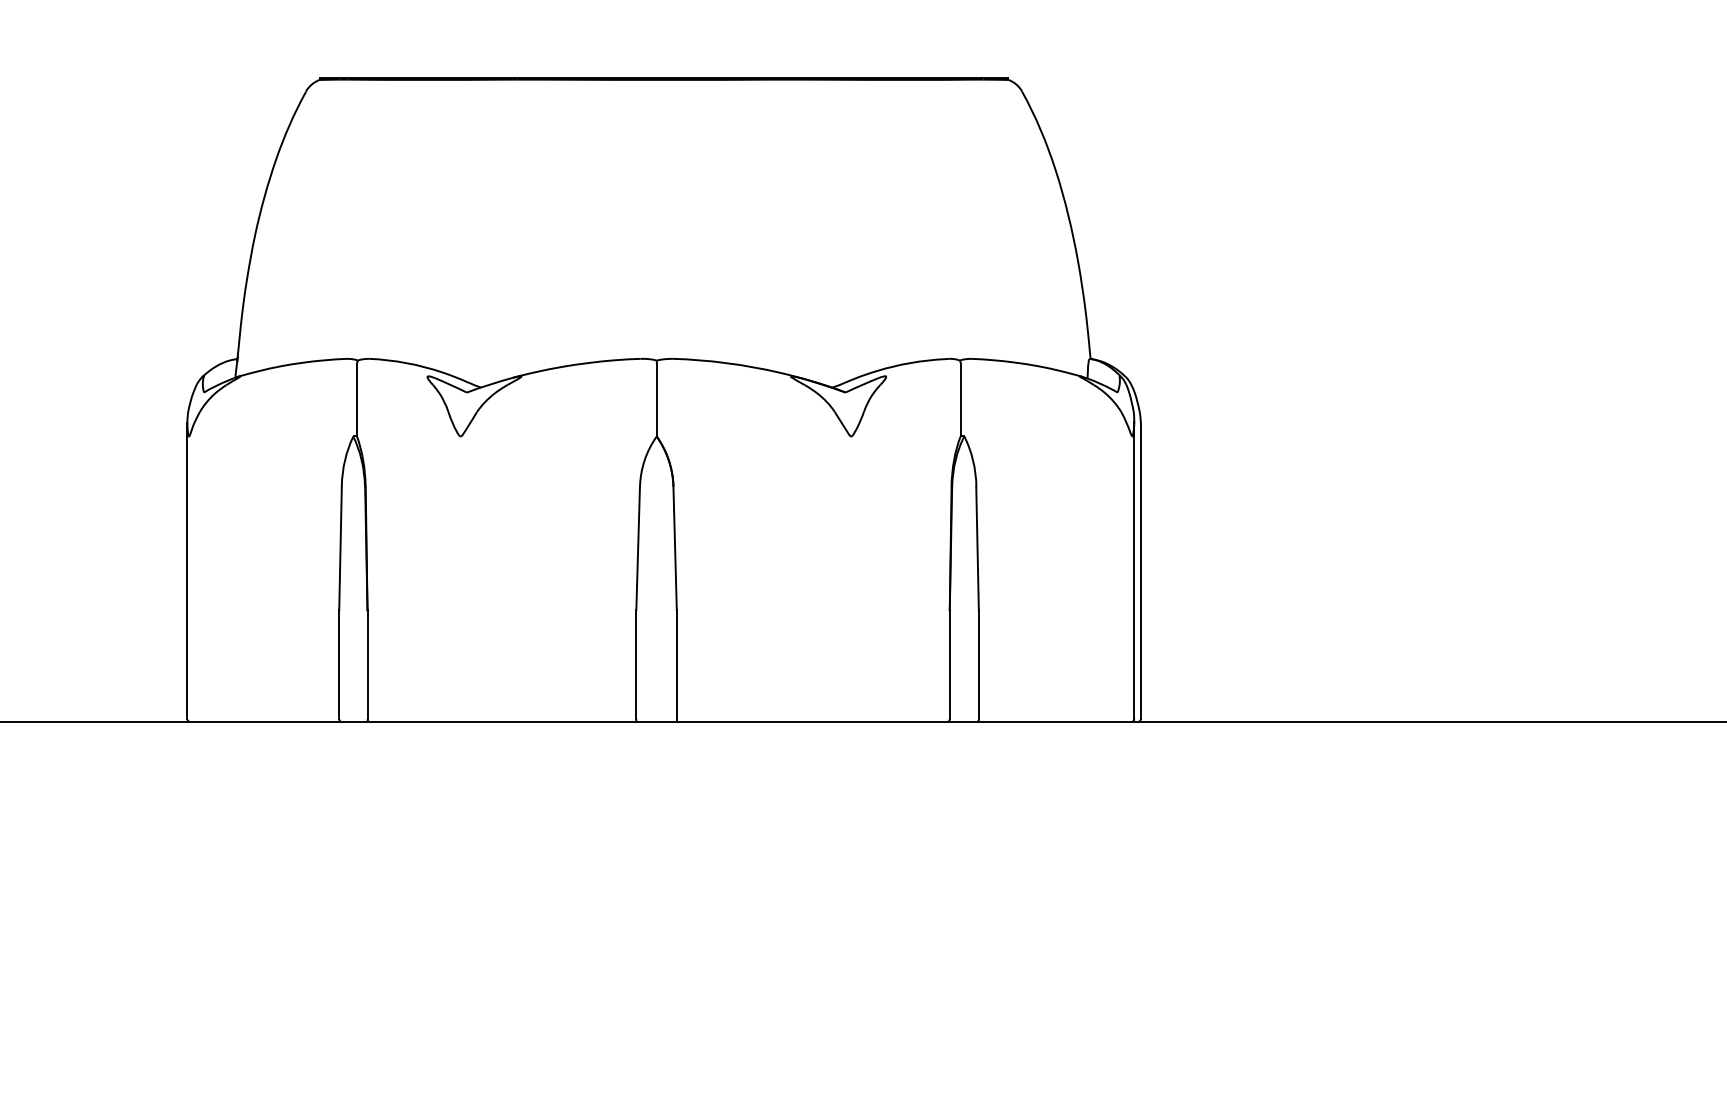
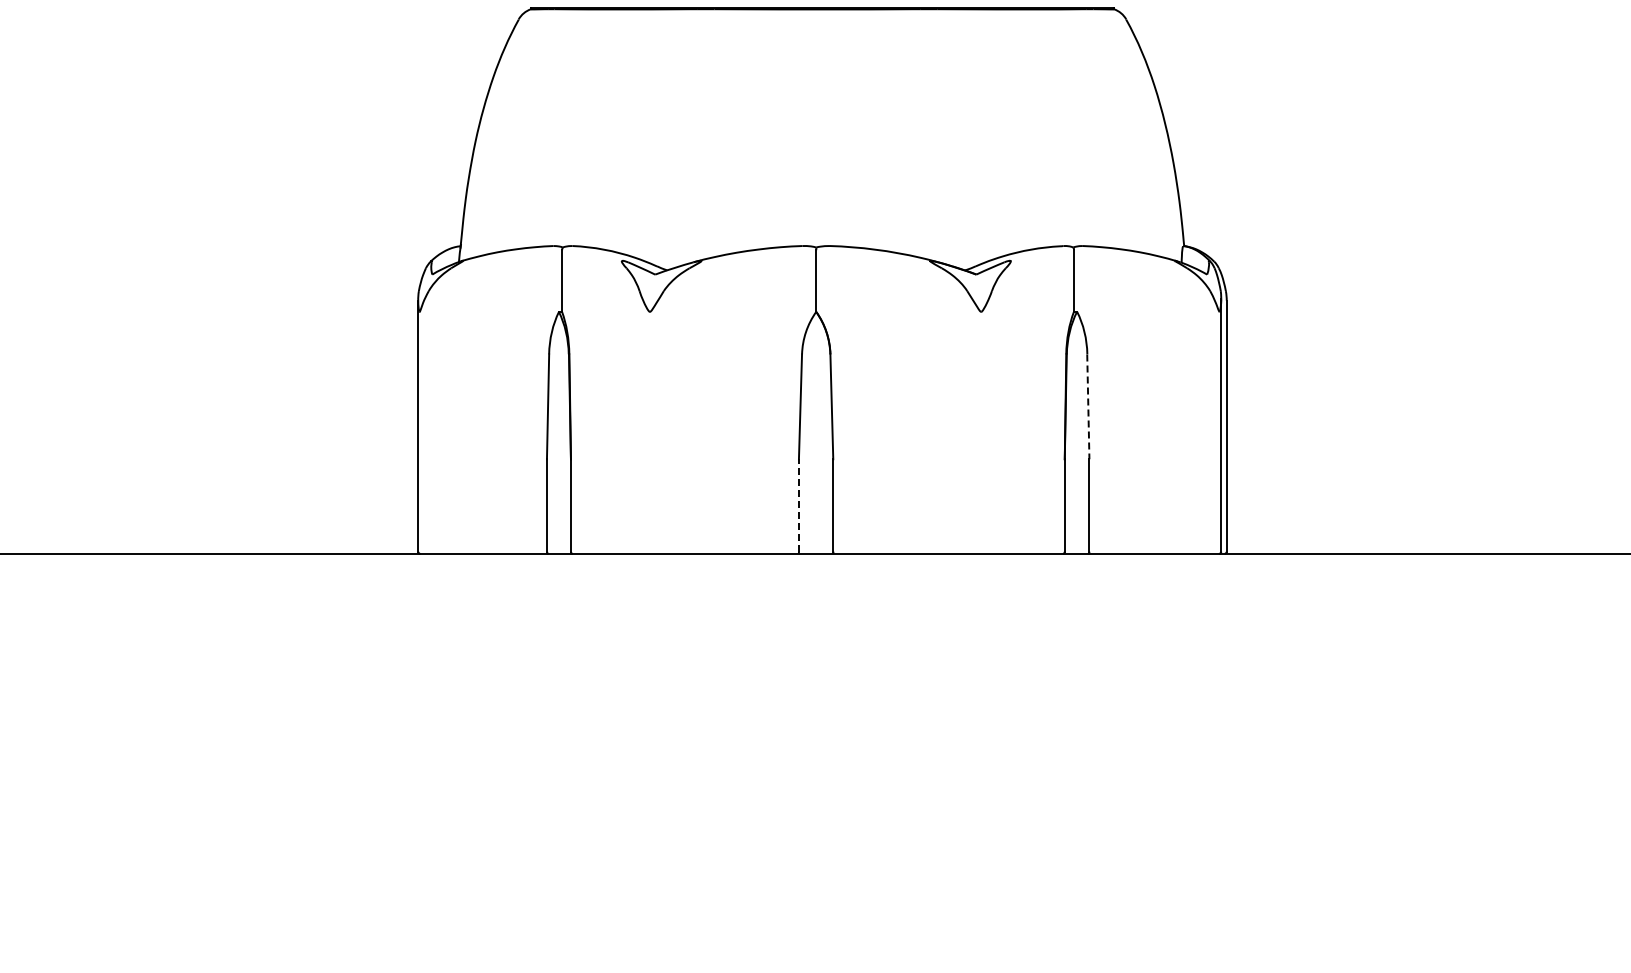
line: (977, 549) -> (1088, 407), solid -> dashed
line: (635, 663) -> (798, 504), solid -> dashed

